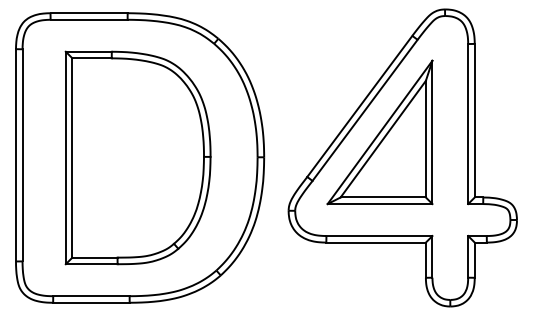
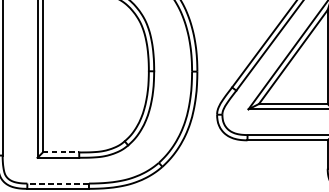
line: (94, 257) -> (60, 152), solid -> dashed
line: (90, 296) -> (57, 183), solid -> dashed

